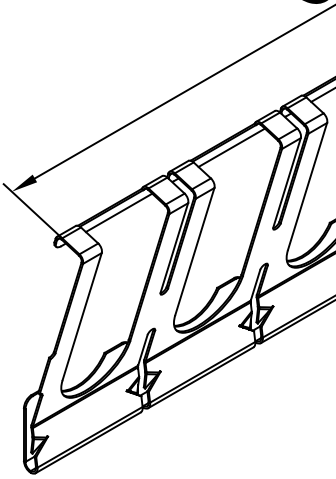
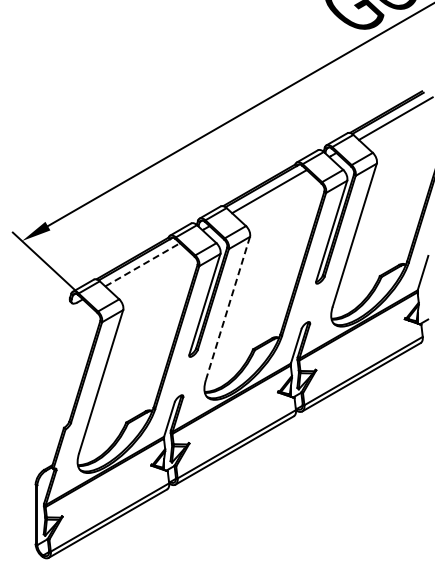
line: (118, 213) -> (142, 265), solid -> dashed
line: (194, 251) -> (227, 308), solid -> dashed

